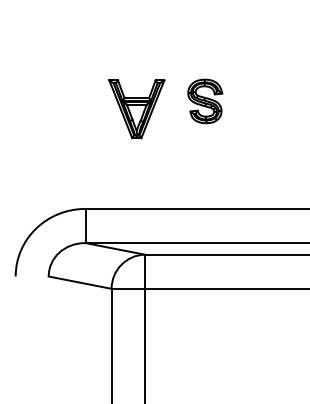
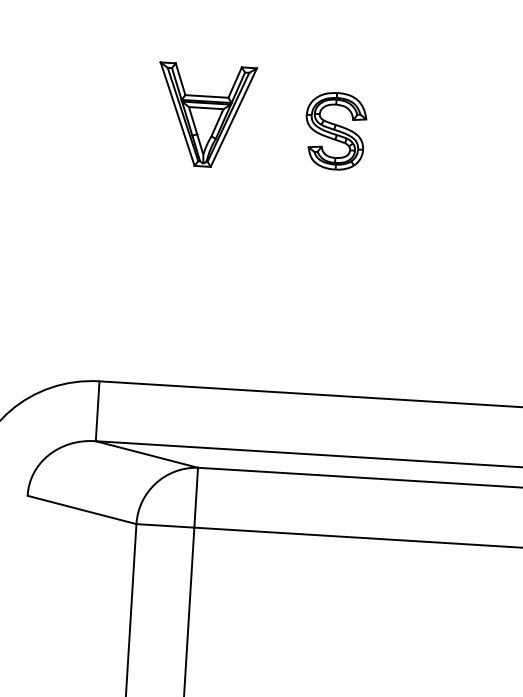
part: (205, 101) -> (336, 131), moved
part: (136, 109) -> (205, 116), moved

